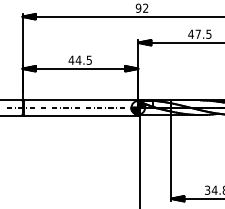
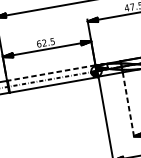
text: (74, 59) -> (41, 42), 44.5 -> 62.5
line: (80, 99) -> (51, 72), solid -> dashed
line: (171, 158) -> (128, 105), solid -> dashed

